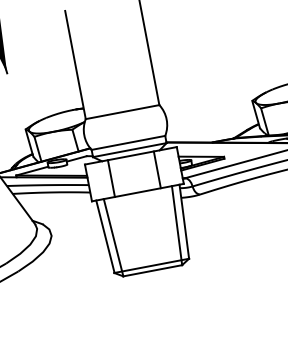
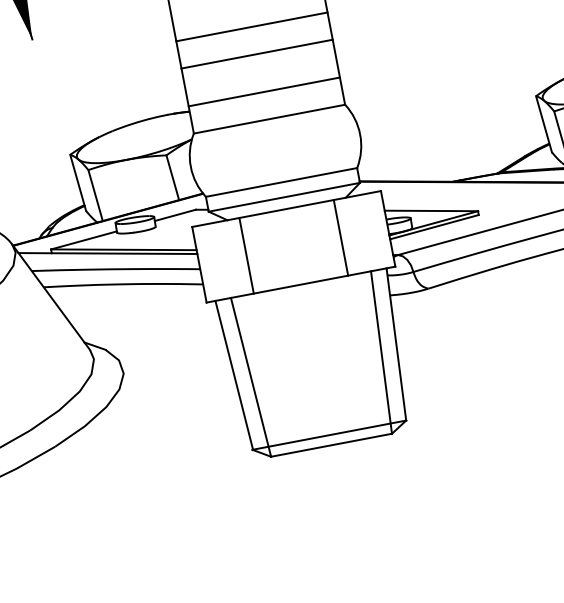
line: (113, 67) -> (250, 27), added
line: (116, 80) -> (257, 54), added
line: (119, 98) -> (263, 91), added

